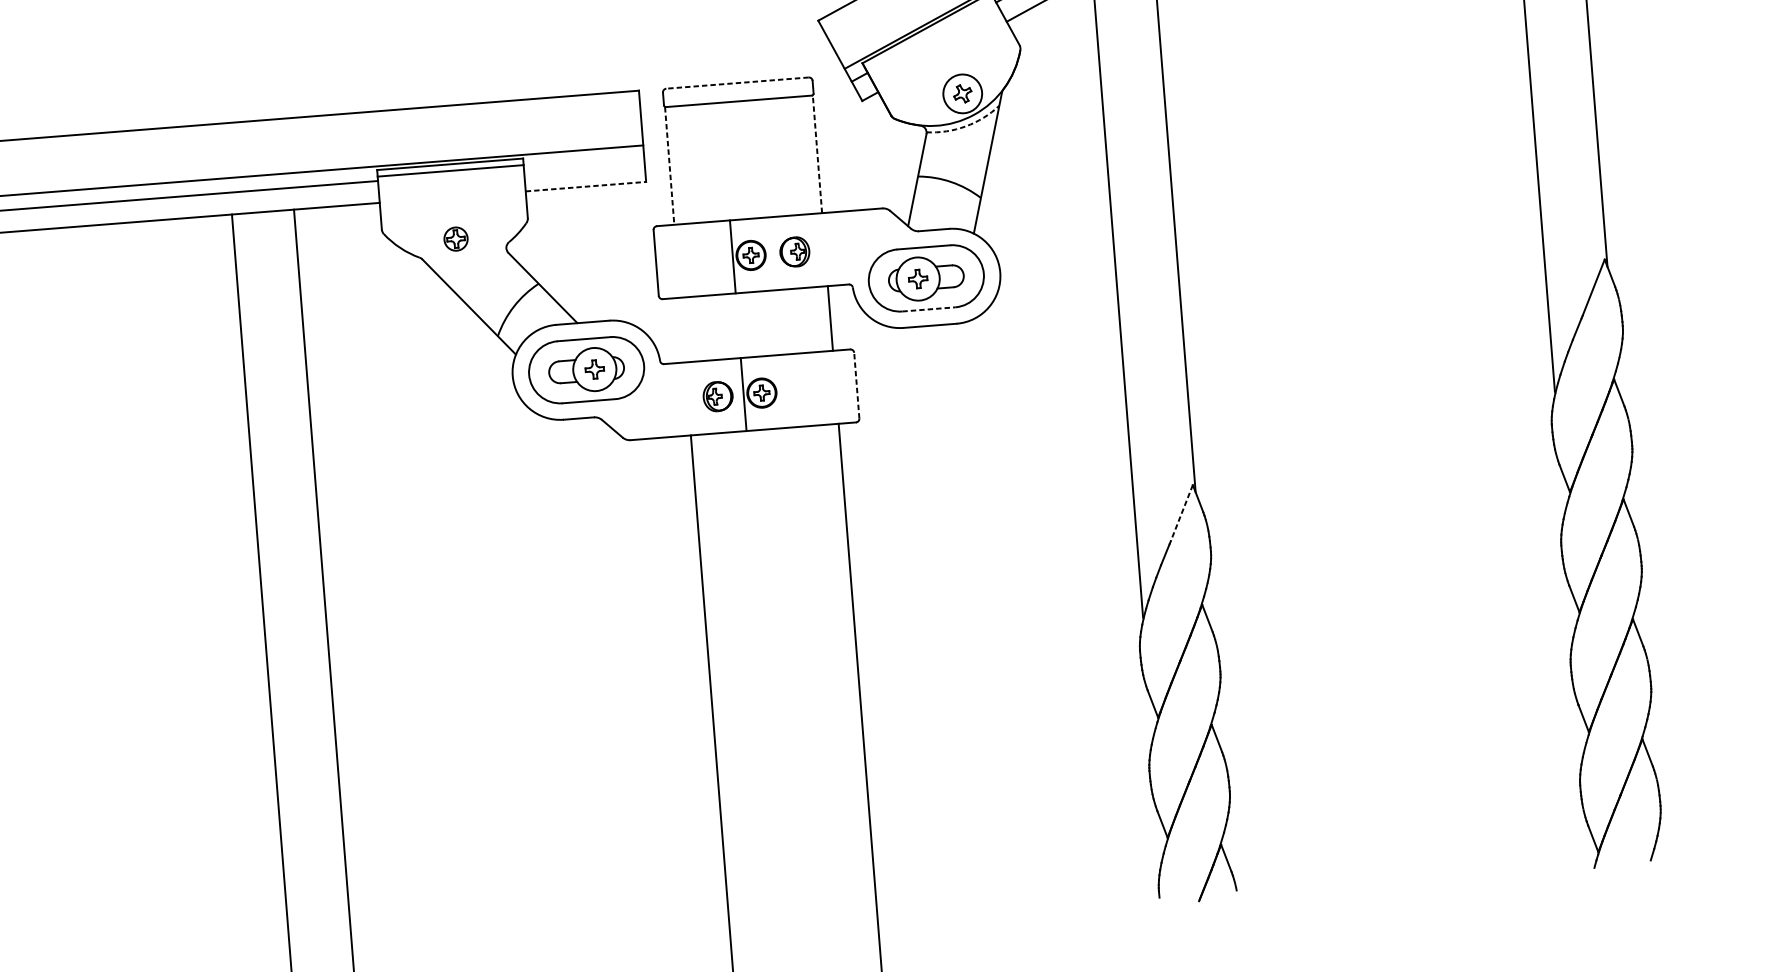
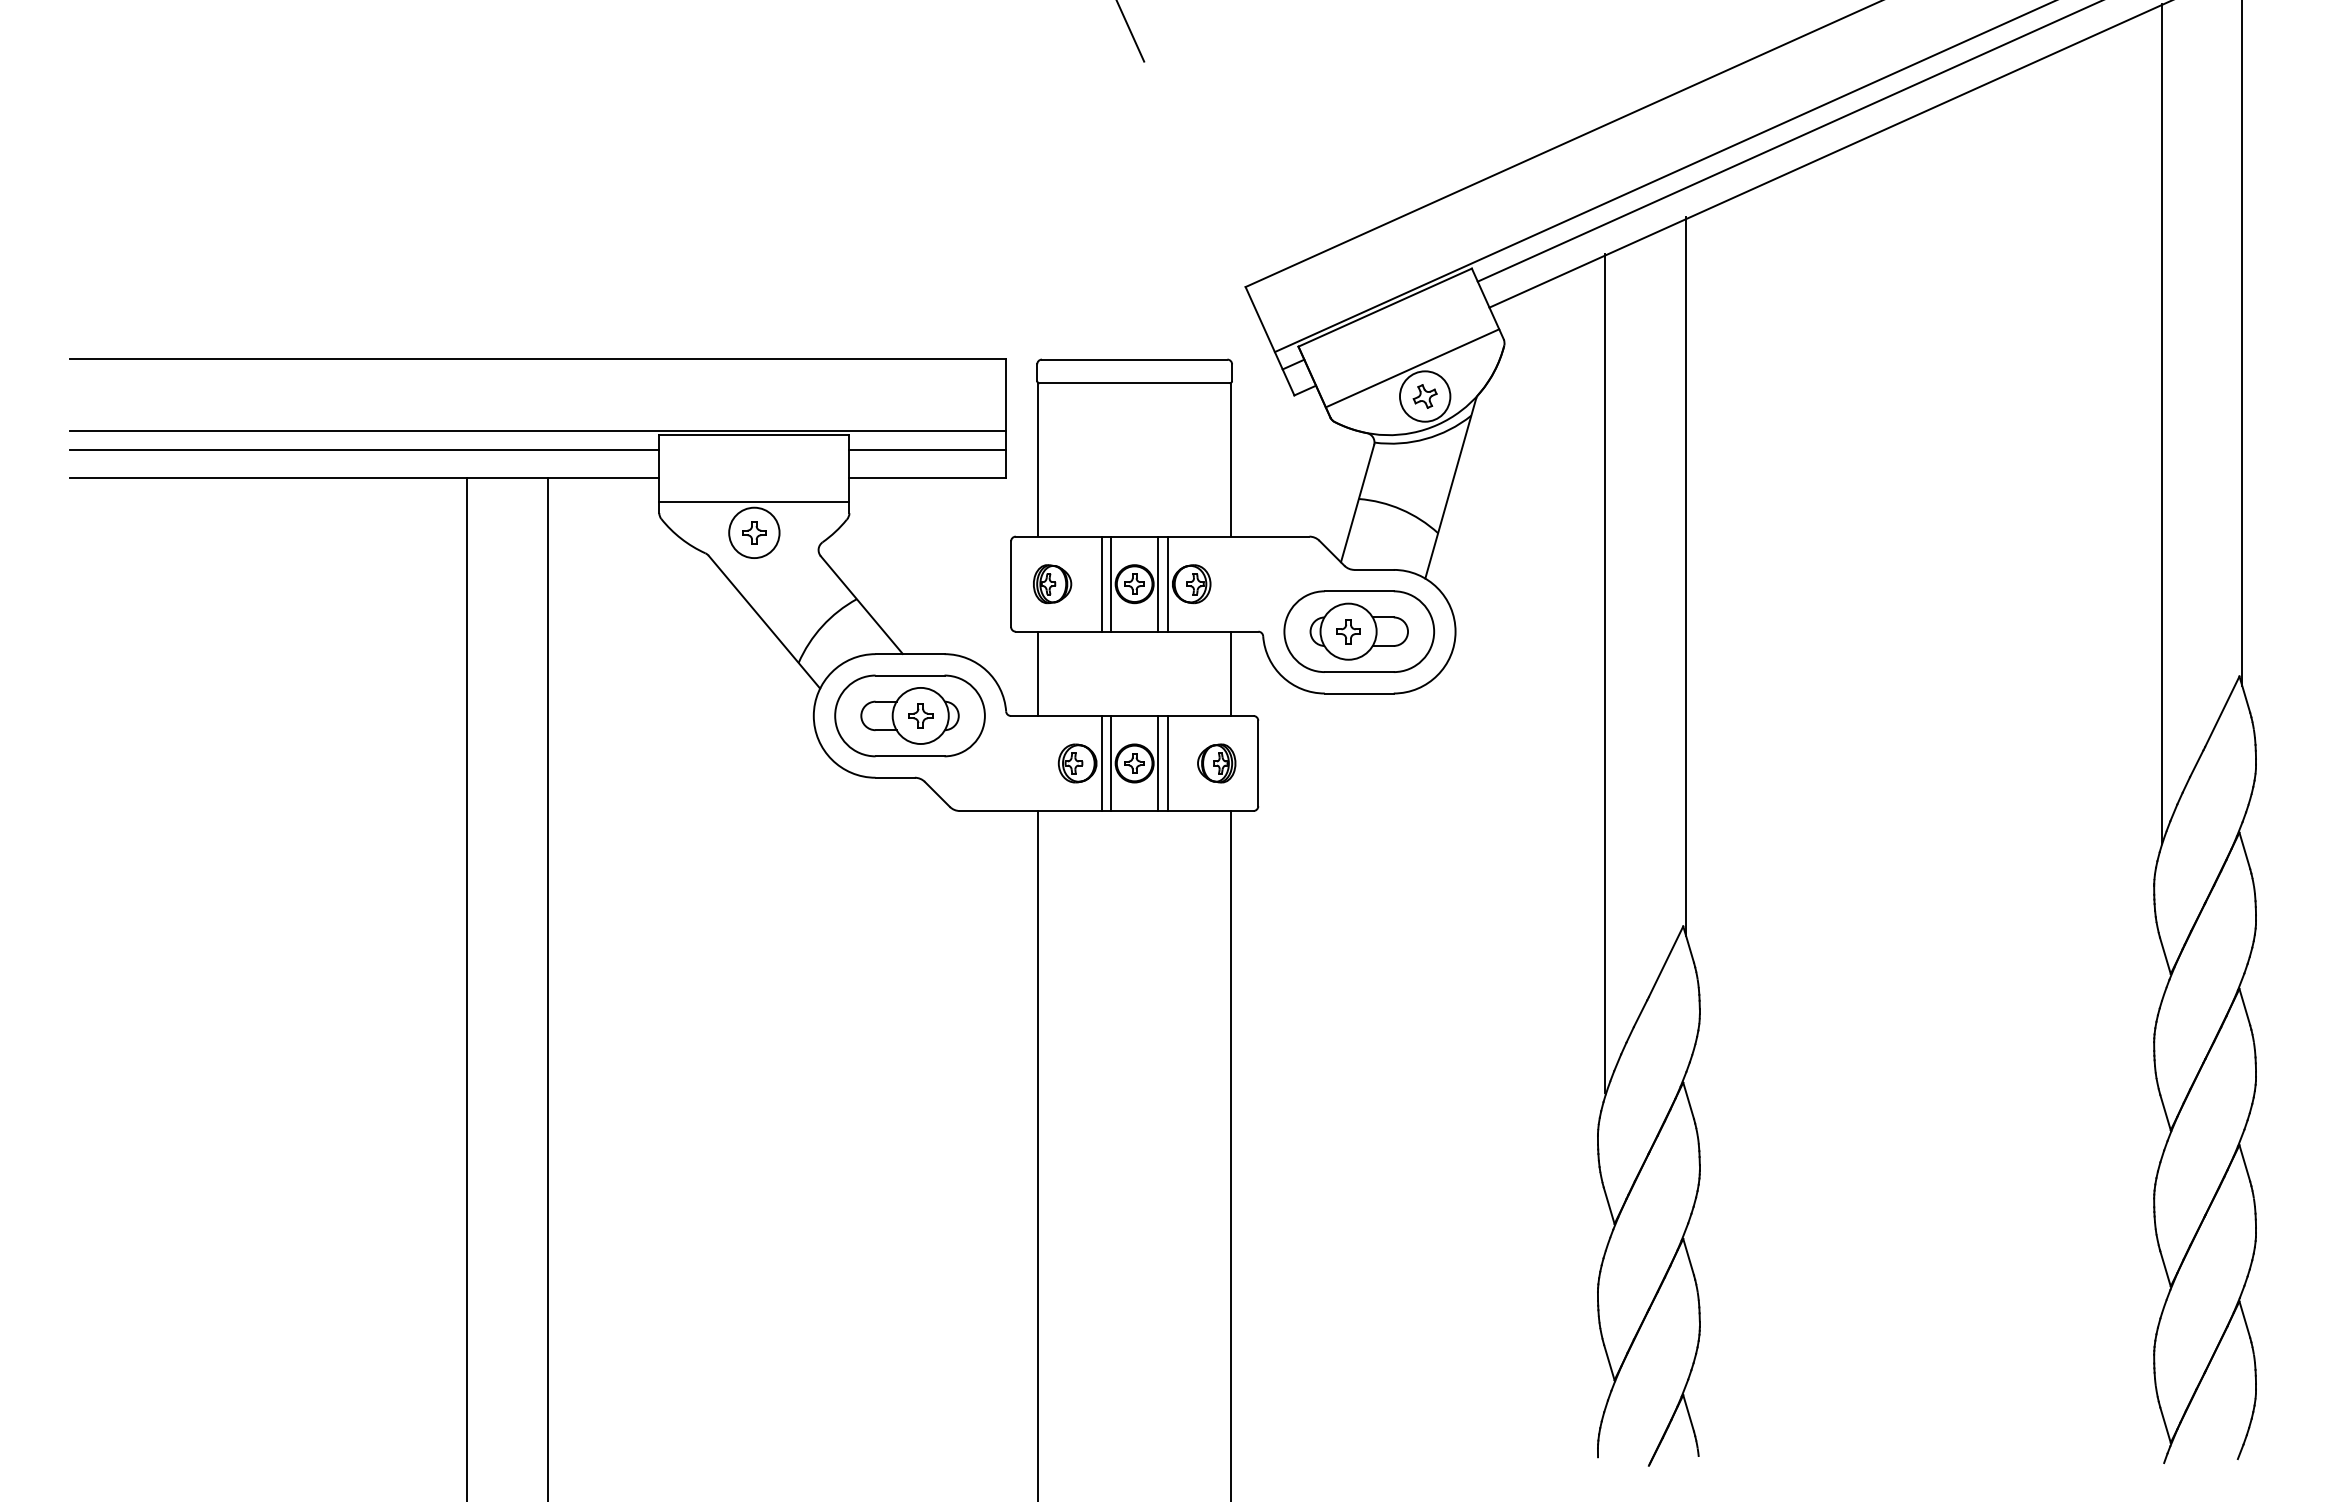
line: (951, 73) -> (1412, 368), added
line: (737, 83) -> (1134, 359), dashed -> solid
arc: (965, 126) -> (1425, 439), dashed -> solid
line: (817, 153) -> (1230, 459), dashed -> solid
line: (583, 164) -> (927, 449), added
line: (669, 165) -> (1038, 459), dashed -> solid
line: (450, 171) -> (754, 502), moved
line: (586, 186) -> (928, 478), dashed -> solid
circle: (456, 238) -> (754, 532), size x1.67
line: (776, 252) -> (1167, 583), added
line: (769, 253) -> (1158, 583), added
line: (725, 256) -> (1101, 583), added
part: (688, 260) -> (1052, 584), added
line: (929, 309) -> (1359, 672), dashed -> solid
line: (682, 329) -> (1038, 673), added
line: (856, 385) -> (1258, 763), dashed -> solid
part: (824, 388) -> (1216, 763), added
line: (780, 391) -> (1158, 763), added
line: (787, 391) -> (1167, 763), added
line: (736, 395) -> (1101, 763), added
line: (1181, 513) -> (1665, 962), dashed -> solid

